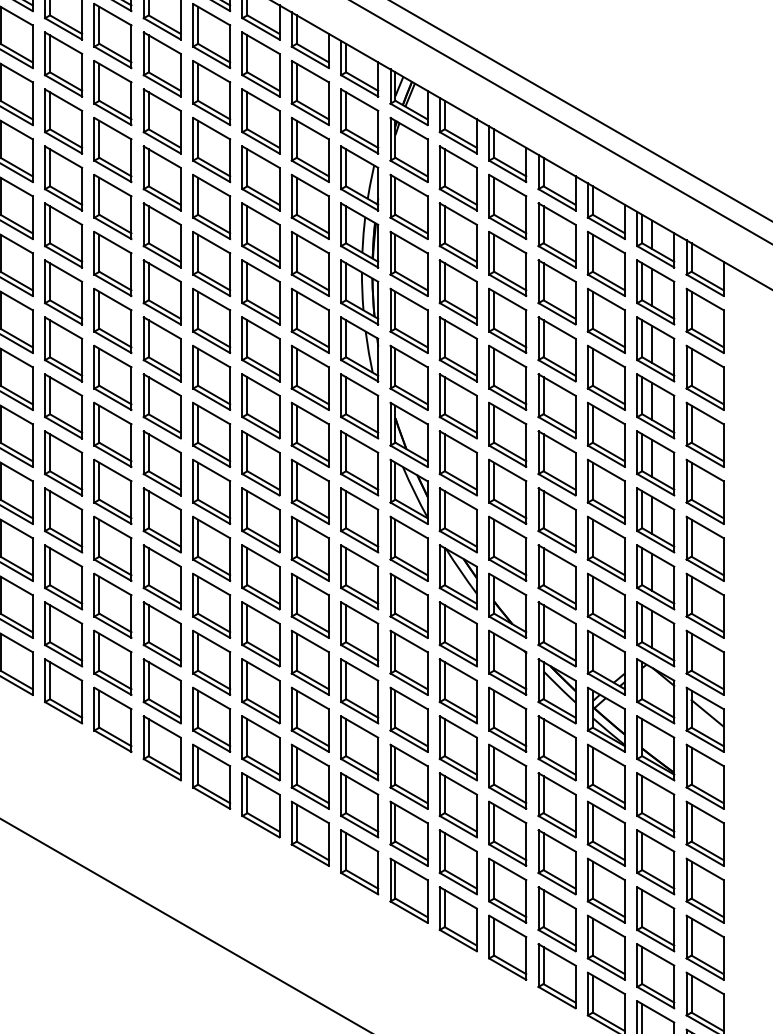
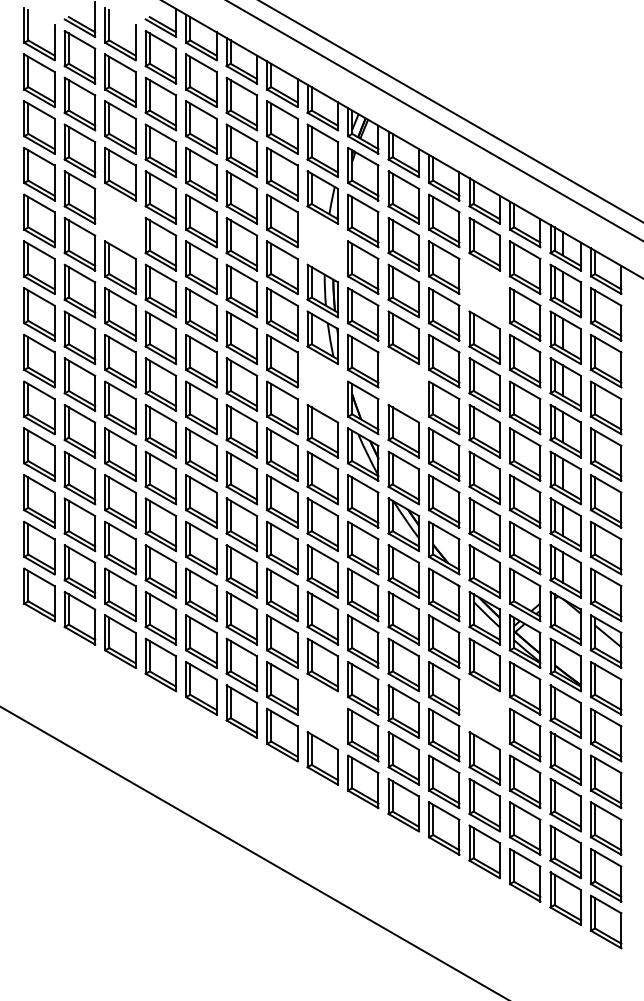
part: (113, 206) -> (120, 220), removed
part: (359, 235) -> (322, 244), removed
part: (556, 291) -> (484, 290), removed
part: (359, 406) -> (322, 384), removed
part: (458, 406) -> (403, 384), removed
part: (359, 805) -> (322, 711), removed
part: (556, 805) -> (484, 711), removed

